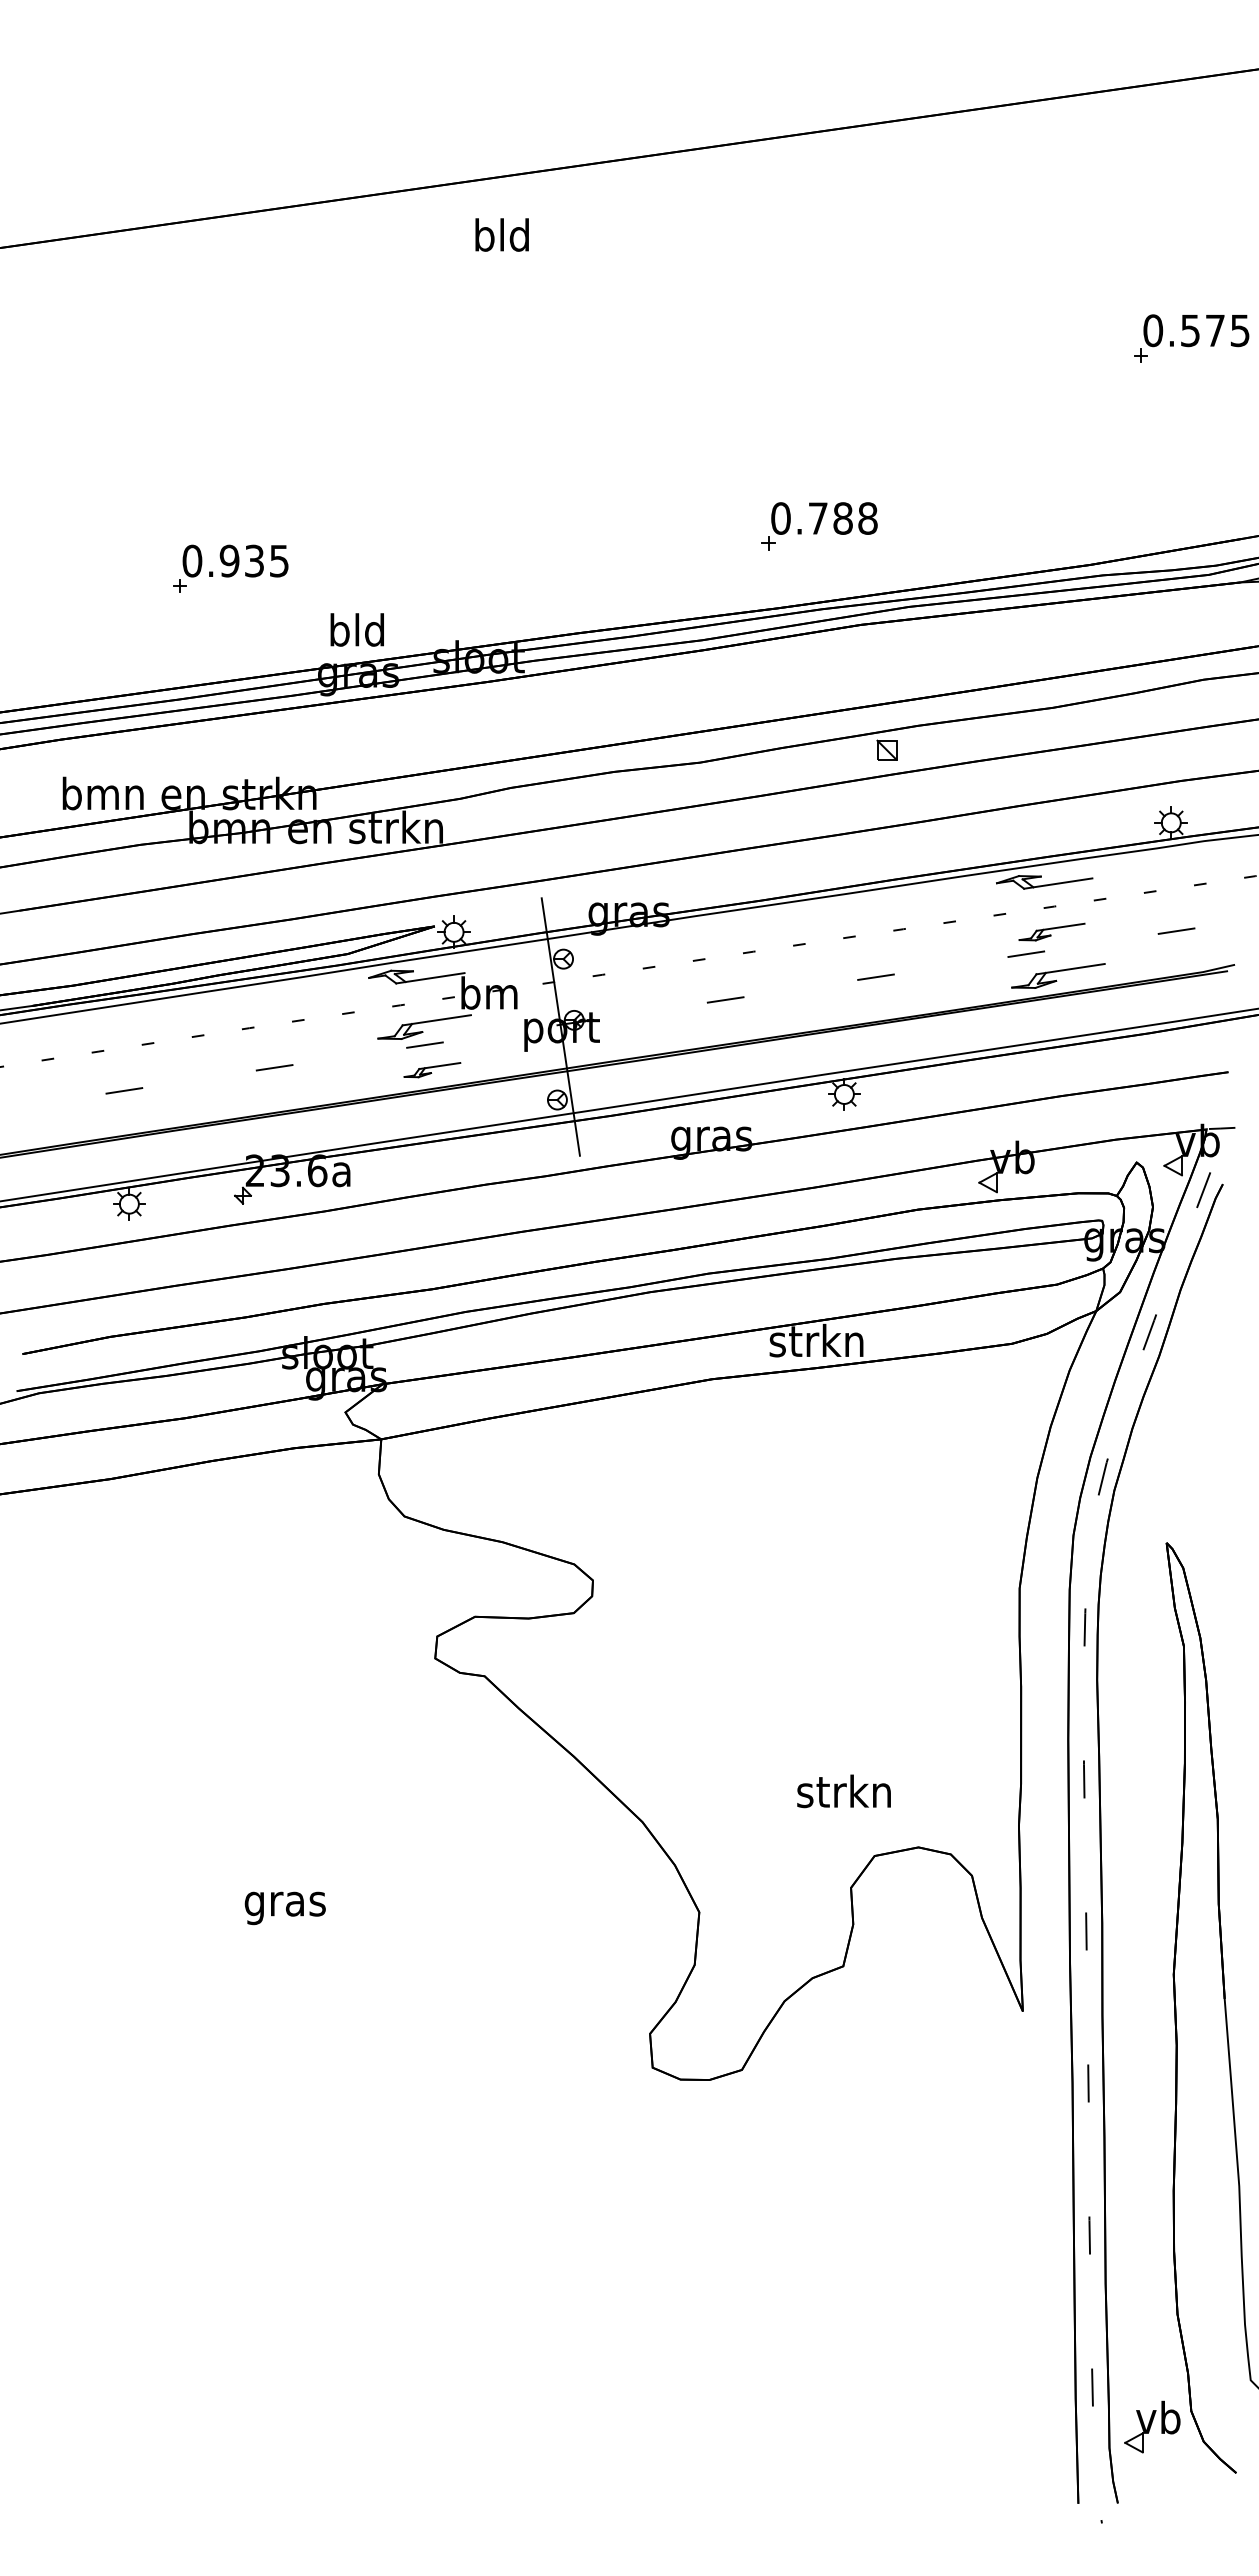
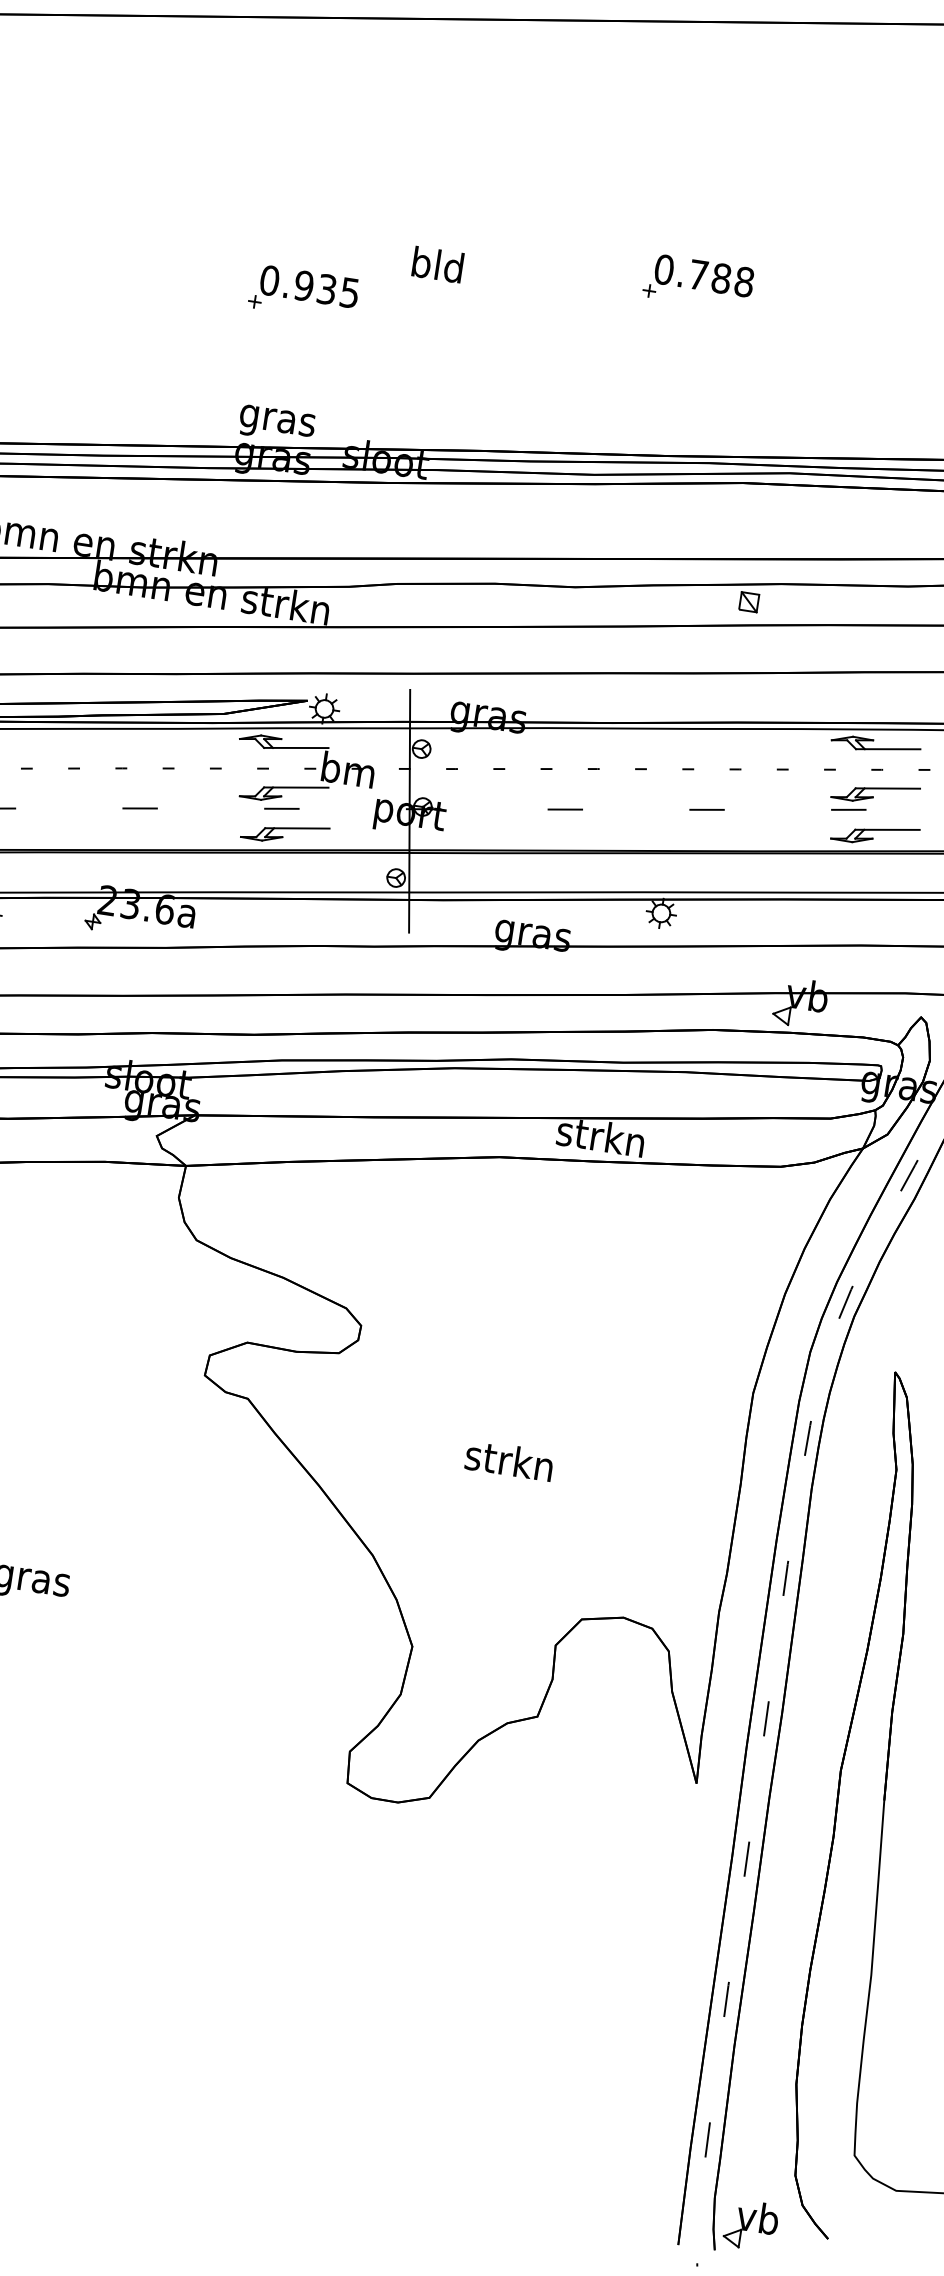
text: (501, 234) -> (437, 264), moved
part: (819, 526) -> (698, 282), moved
part: (230, 568) -> (303, 292), moved
text: (357, 634) -> (277, 420), bld -> gras
part: (1051, 931) -> (875, 792), size x1.43
part: (432, 1069) -> (285, 832), size x1.67
text: (843, 1791) -> (508, 1460), moved
part: (1152, 2426) -> (751, 2224), moved

